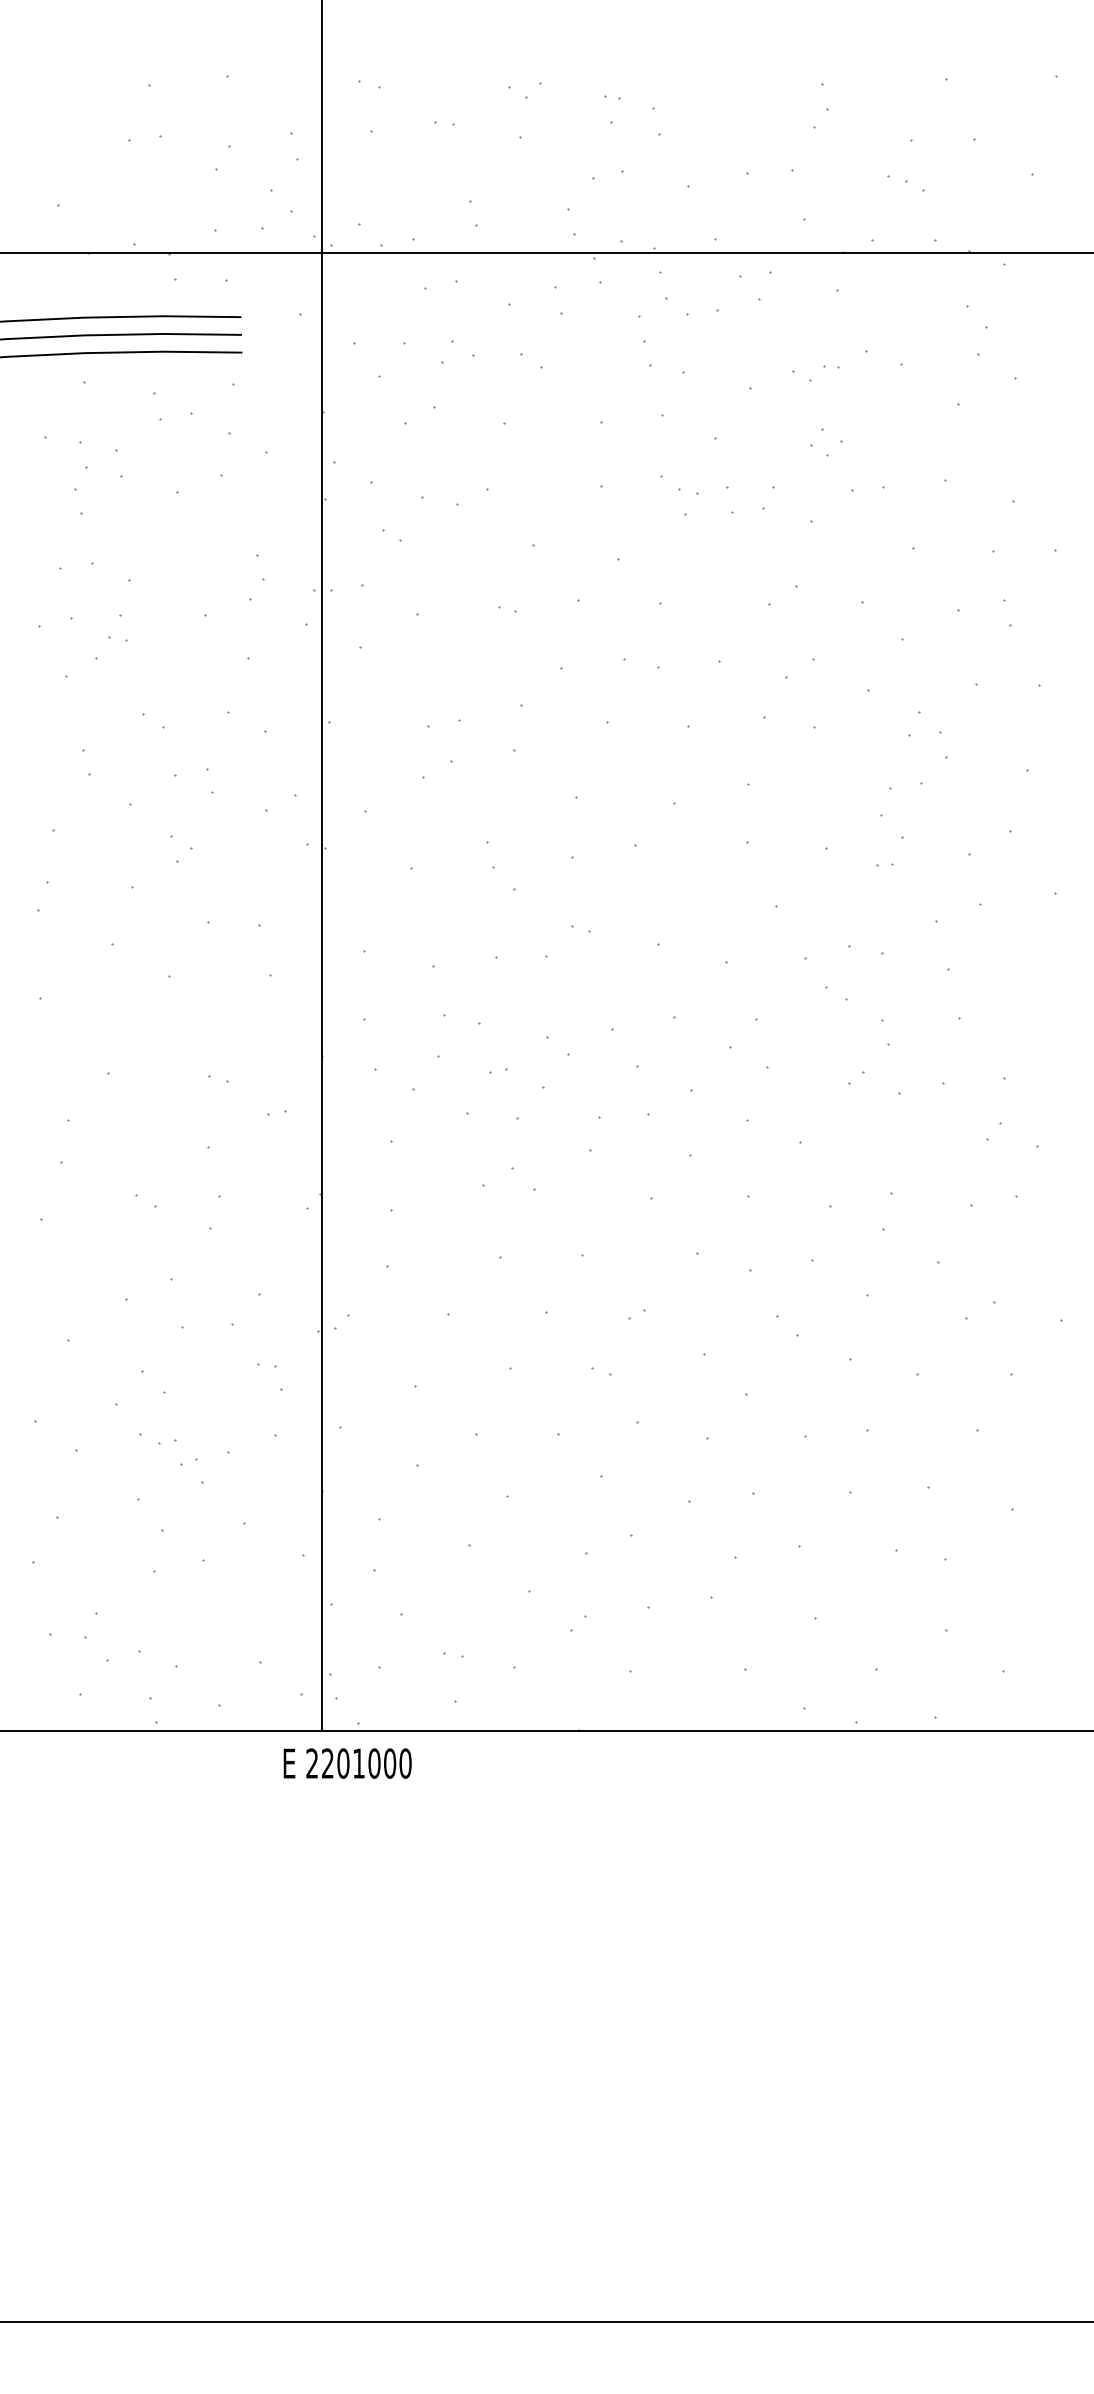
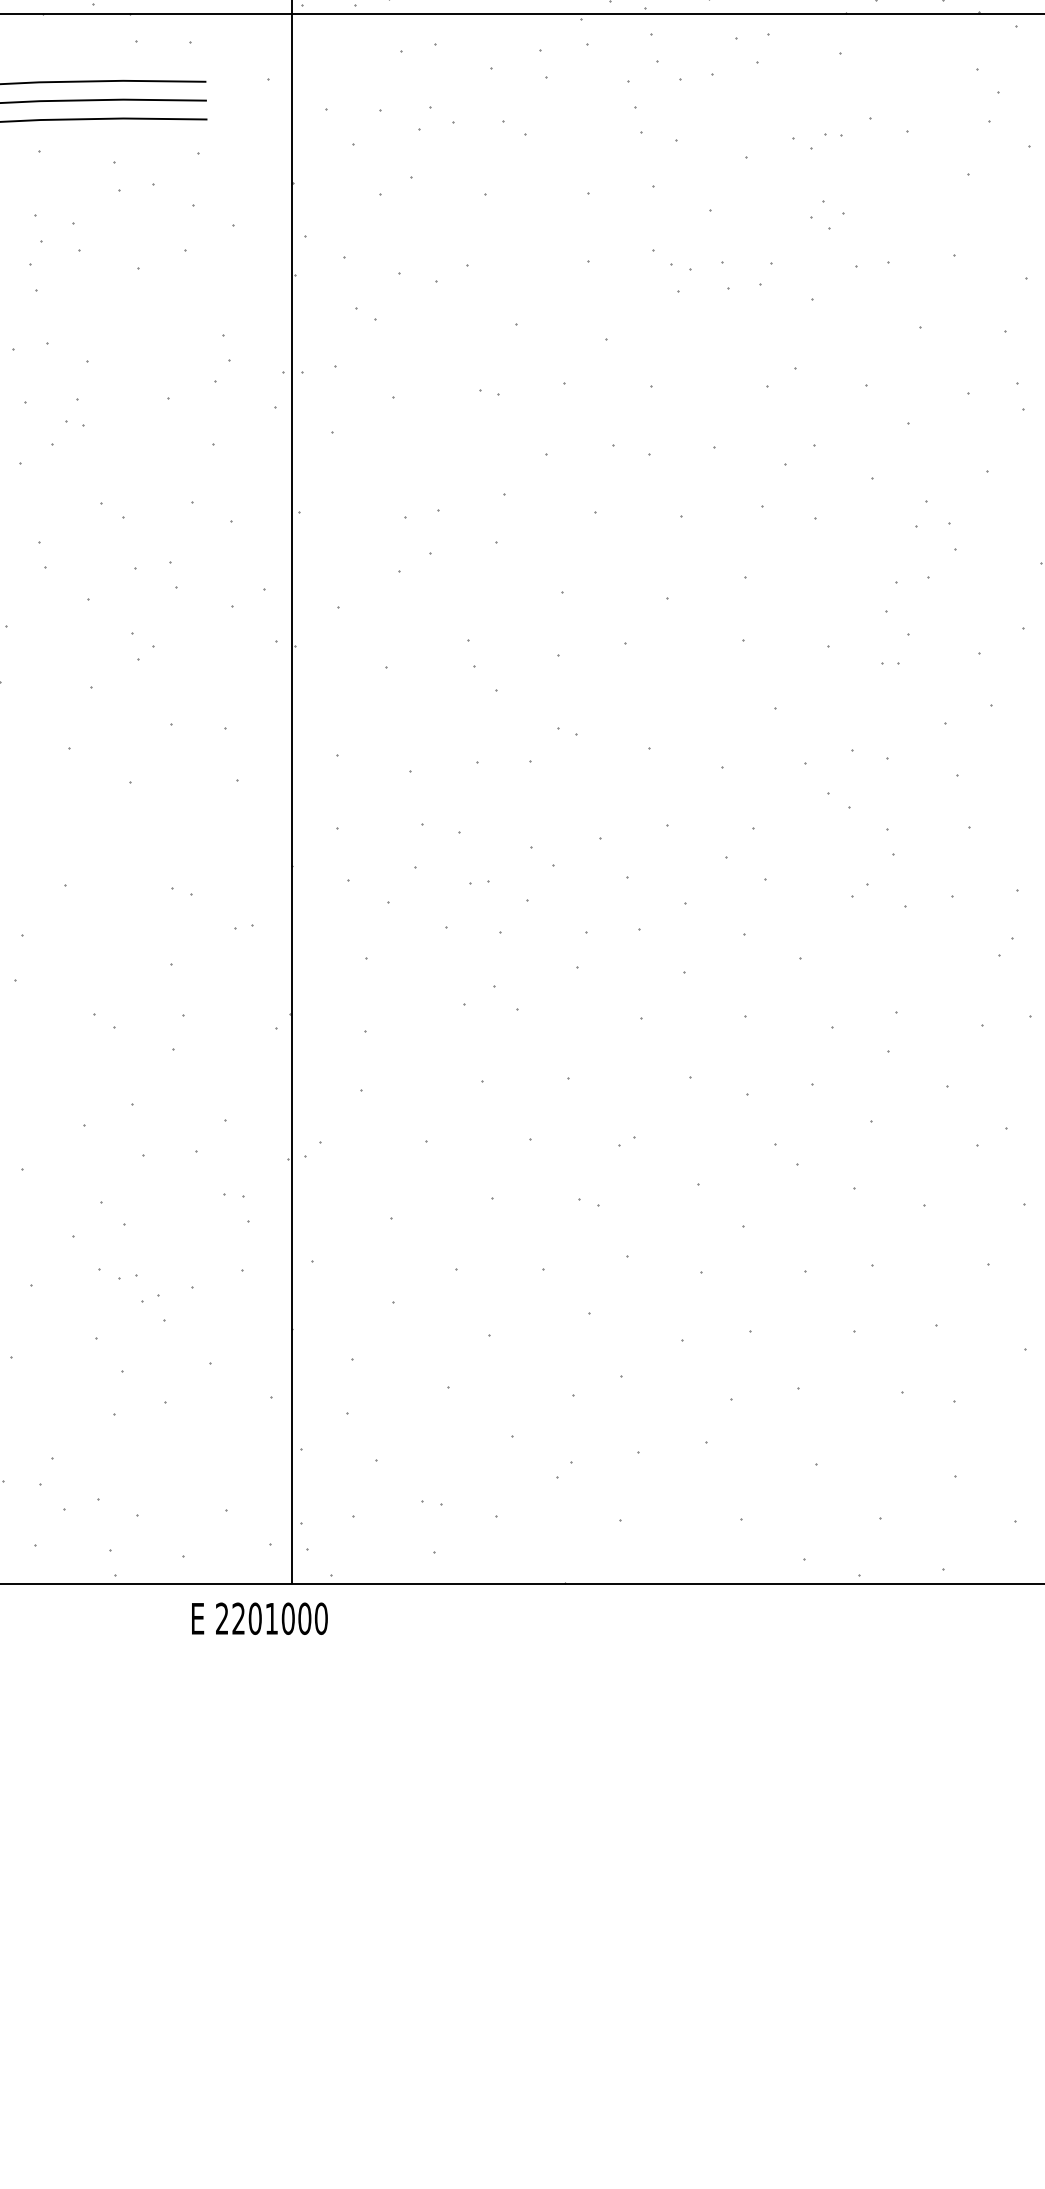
text: (347, 1763) -> (259, 1618), moved

